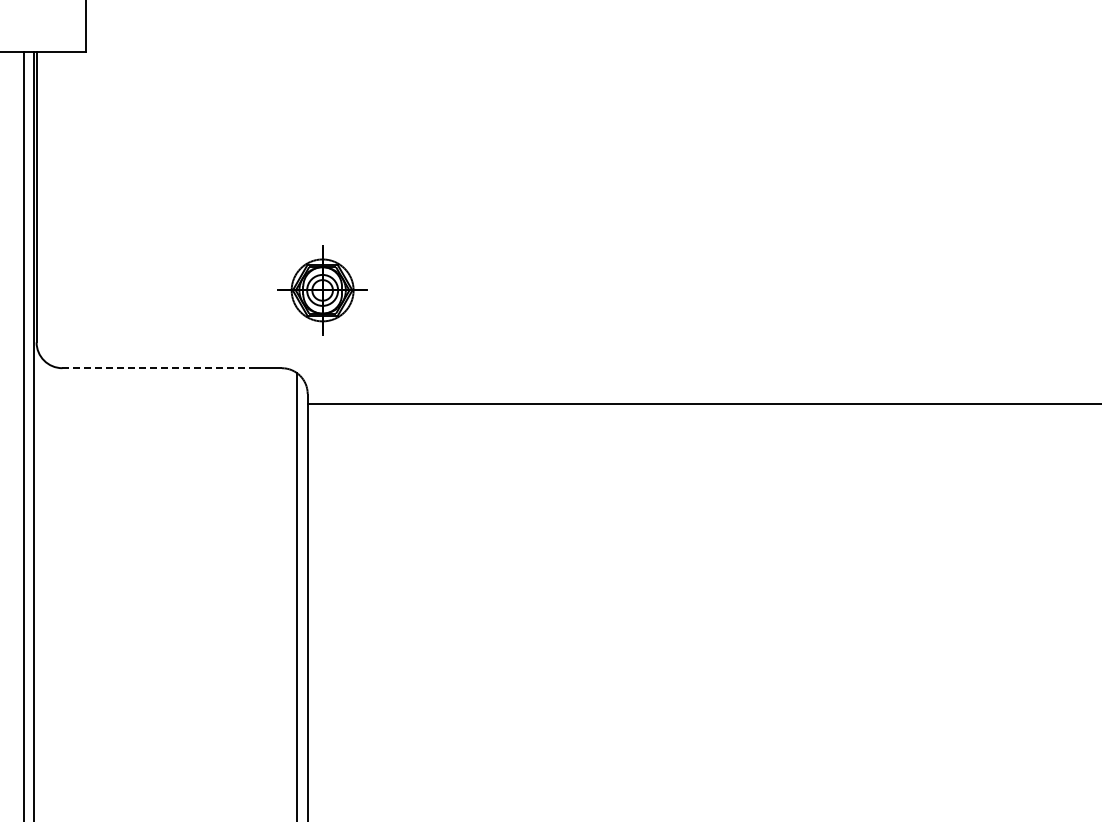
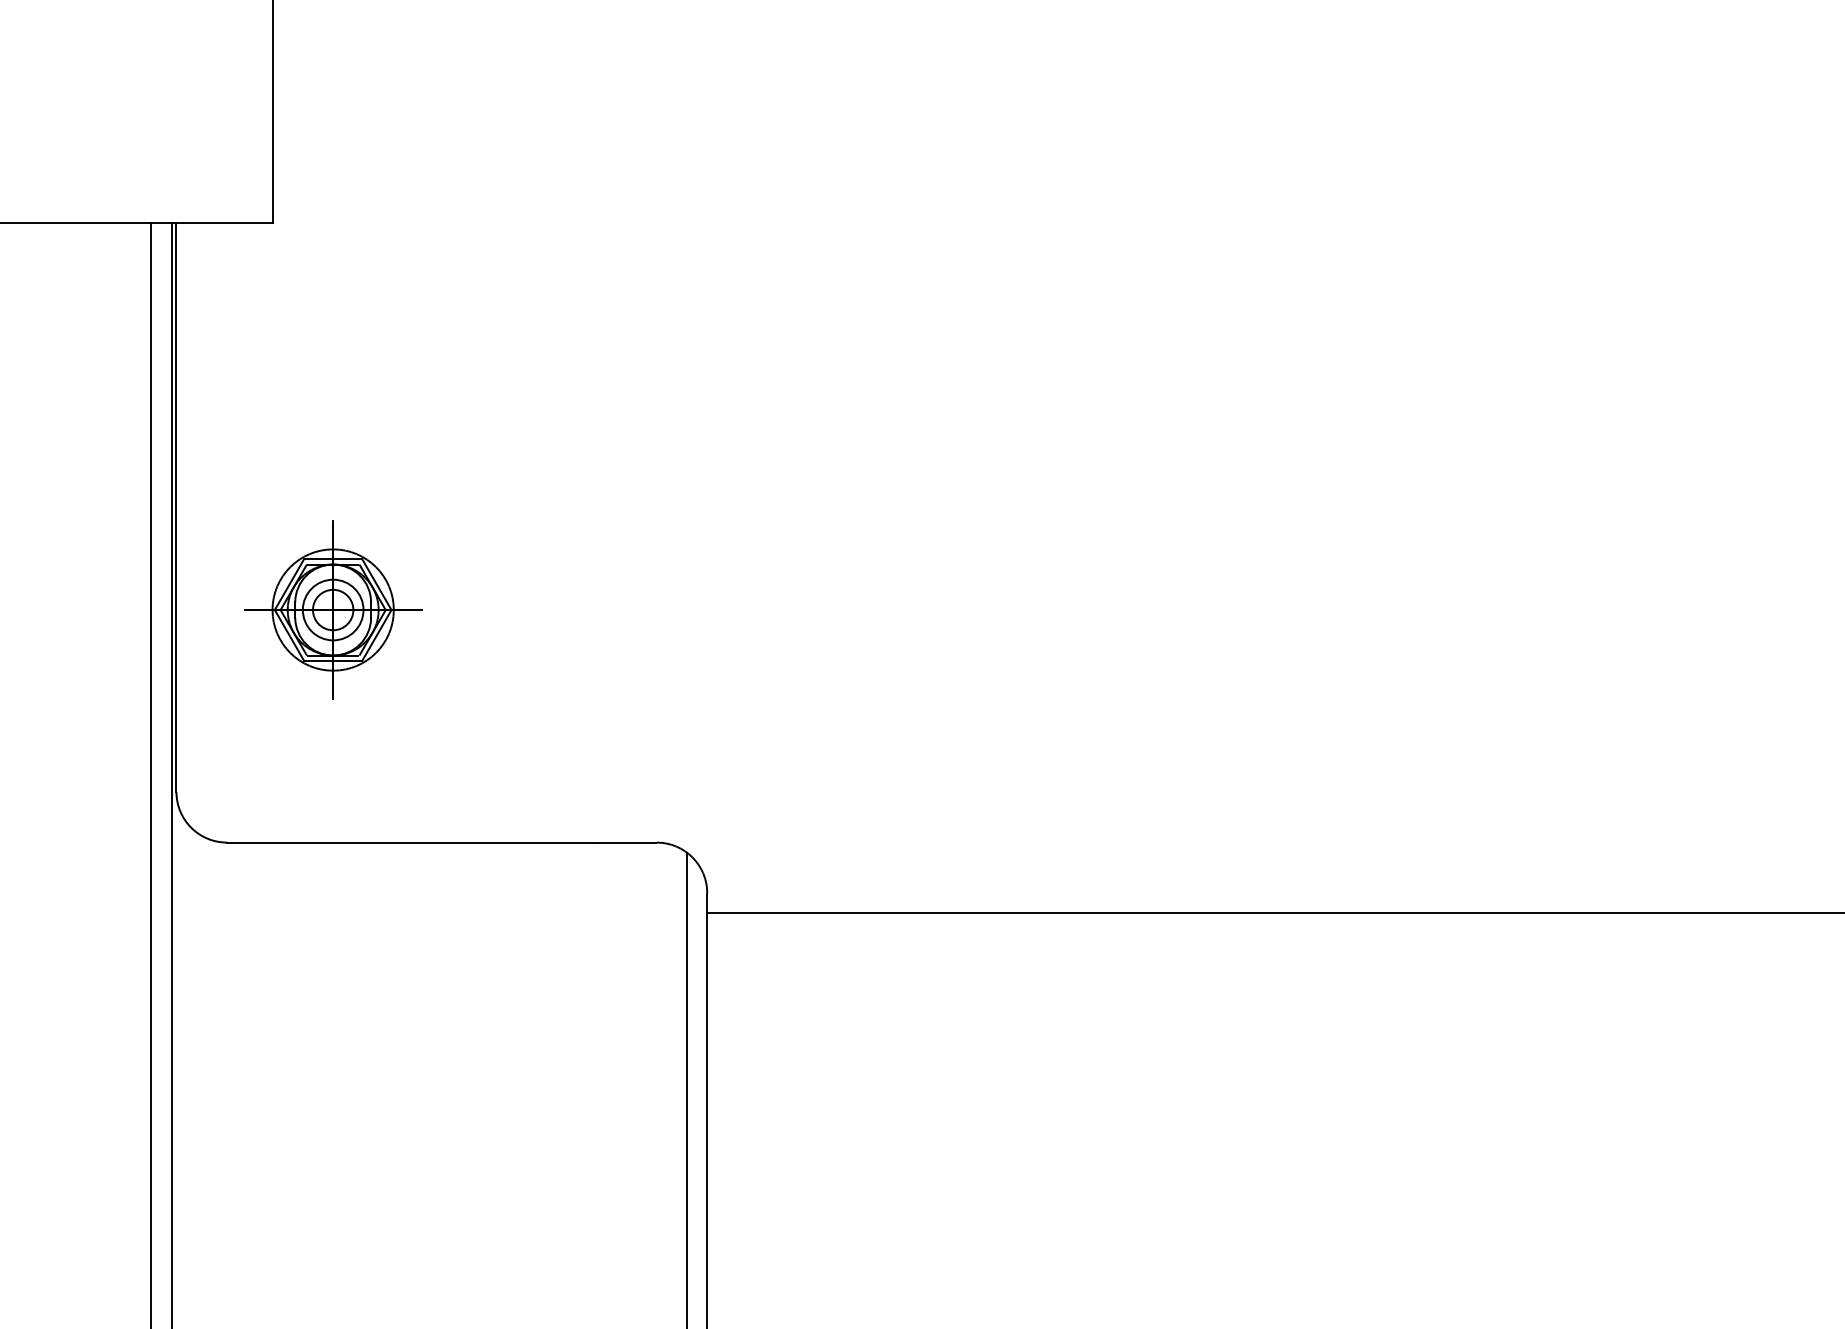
part: (322, 290) -> (332, 610), moved
line: (157, 368) -> (413, 843), dashed -> solid

